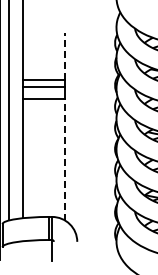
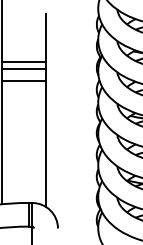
line: (65, 56) -> (45, 38), dashed -> solid
line: (65, 159) -> (45, 143), dashed -> solid

